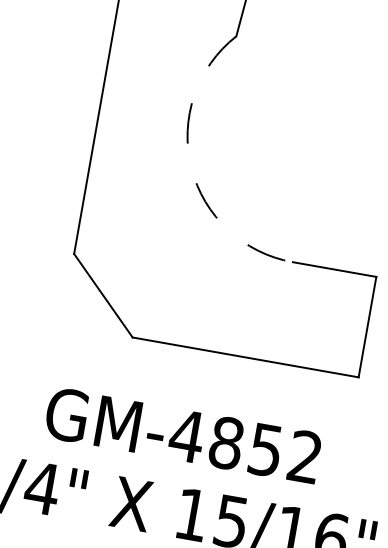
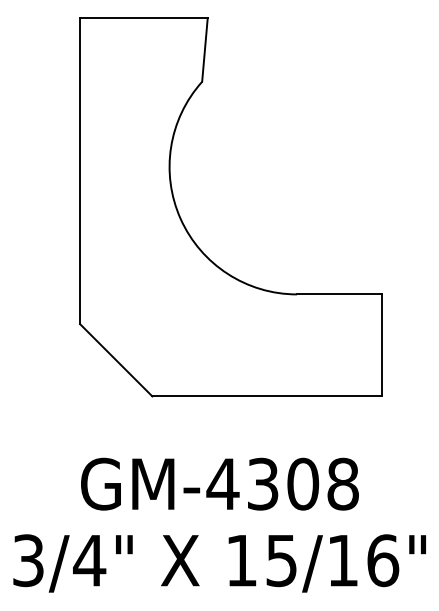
arc: (191, 167) -> (180, 218), dashed -> solid
text: (265, 449) -> (302, 483), GM-4852 -> GM-4308

